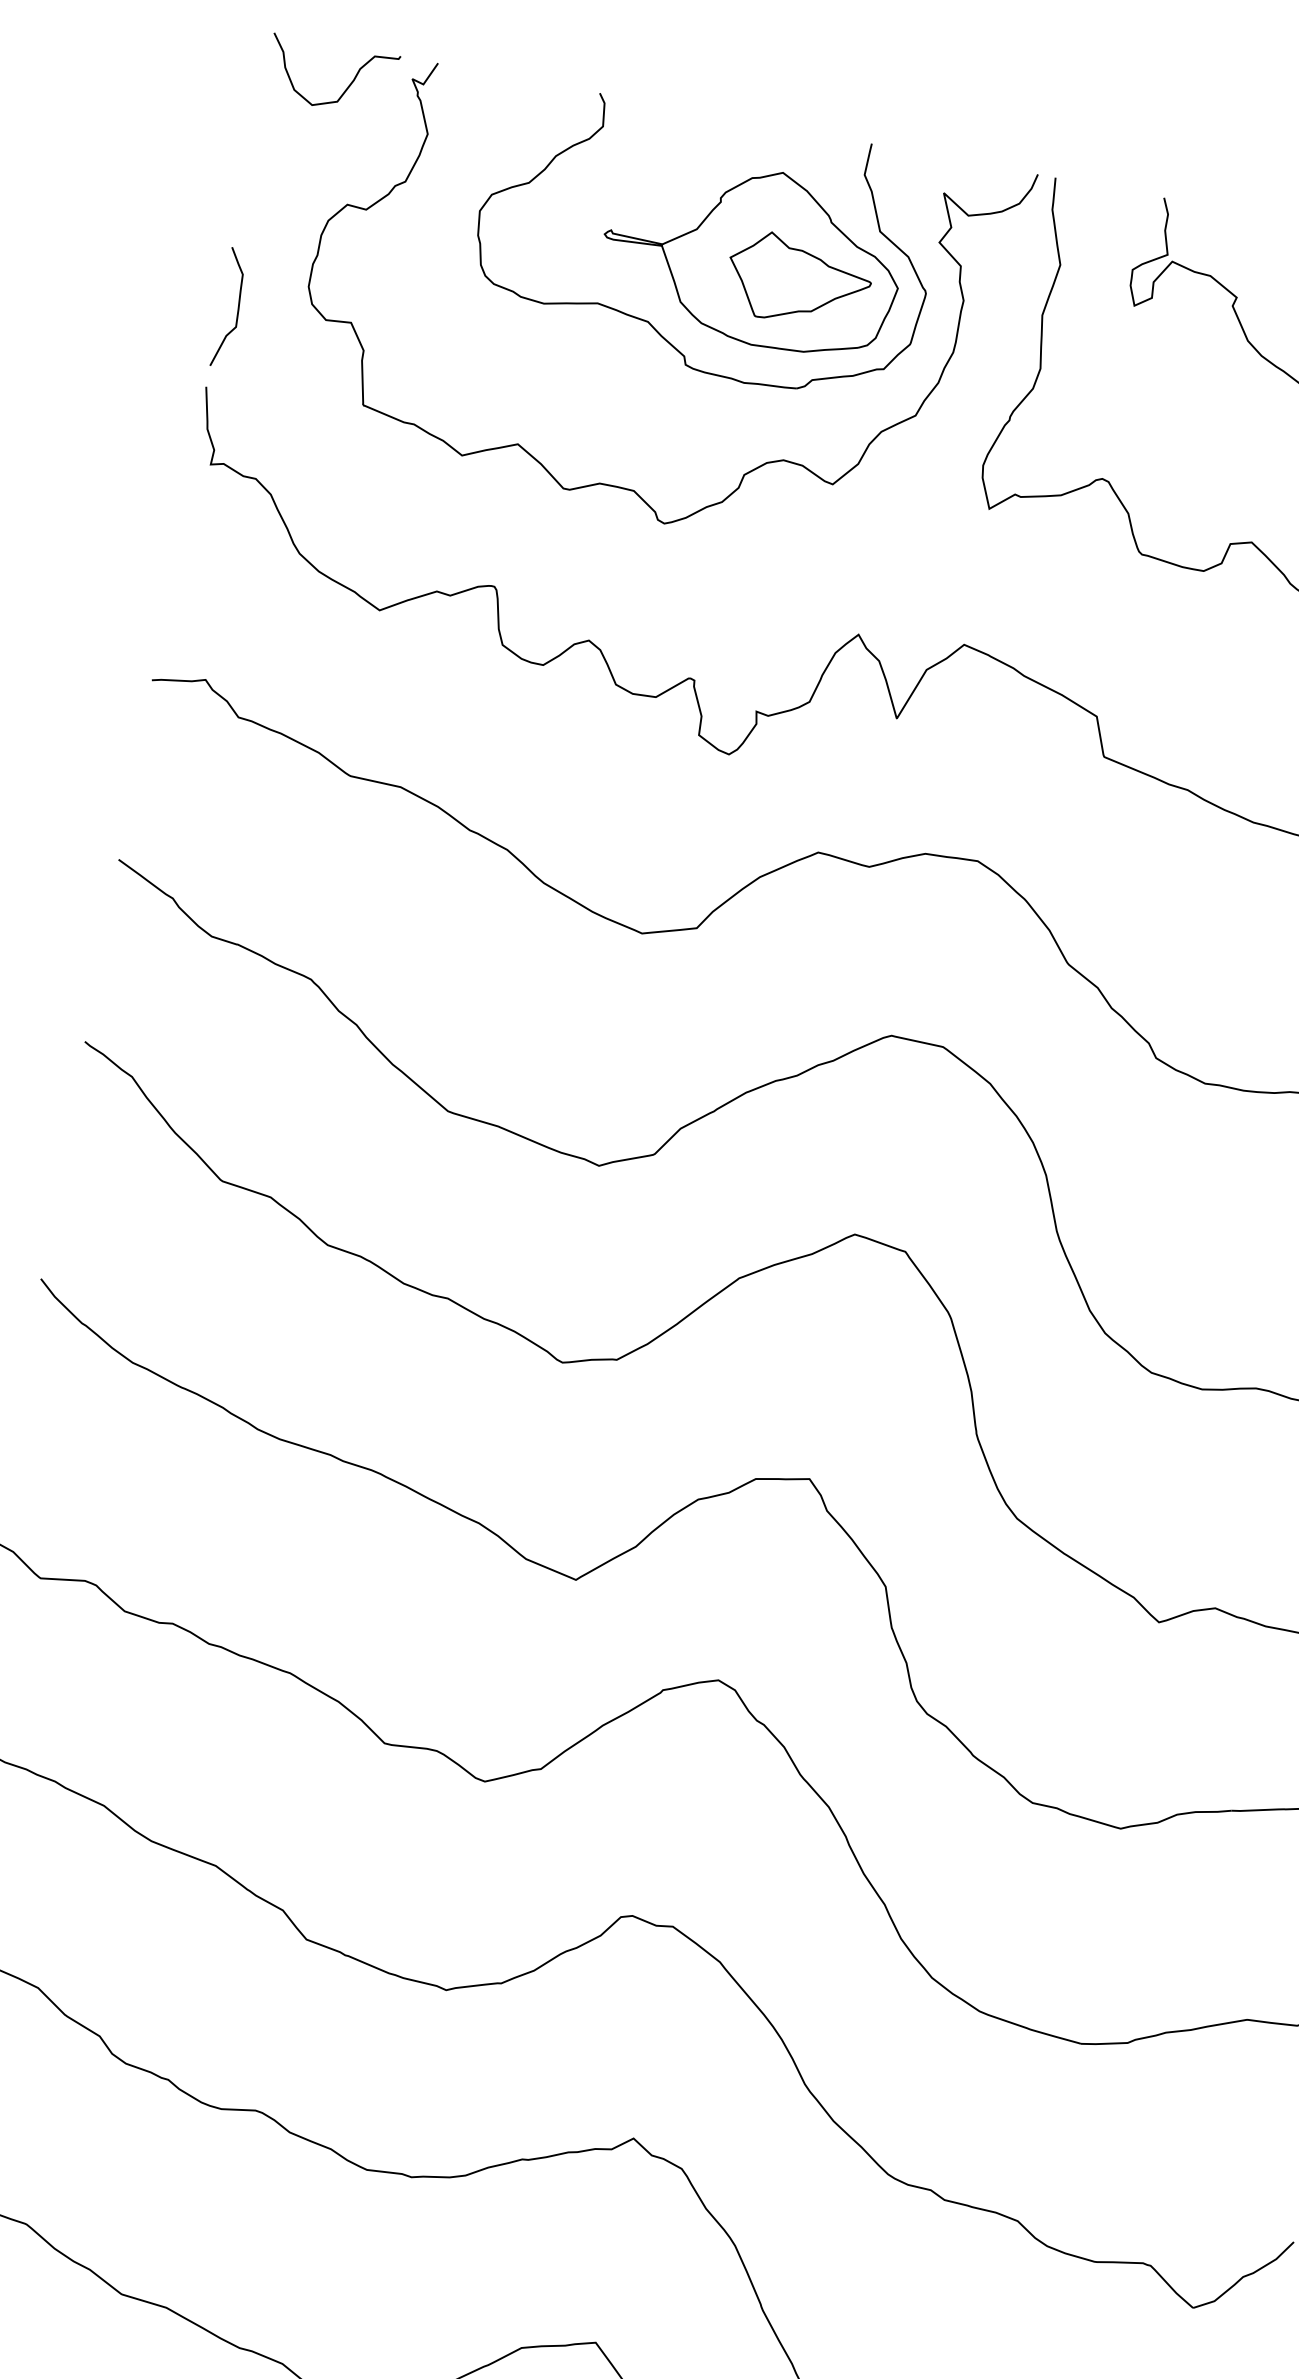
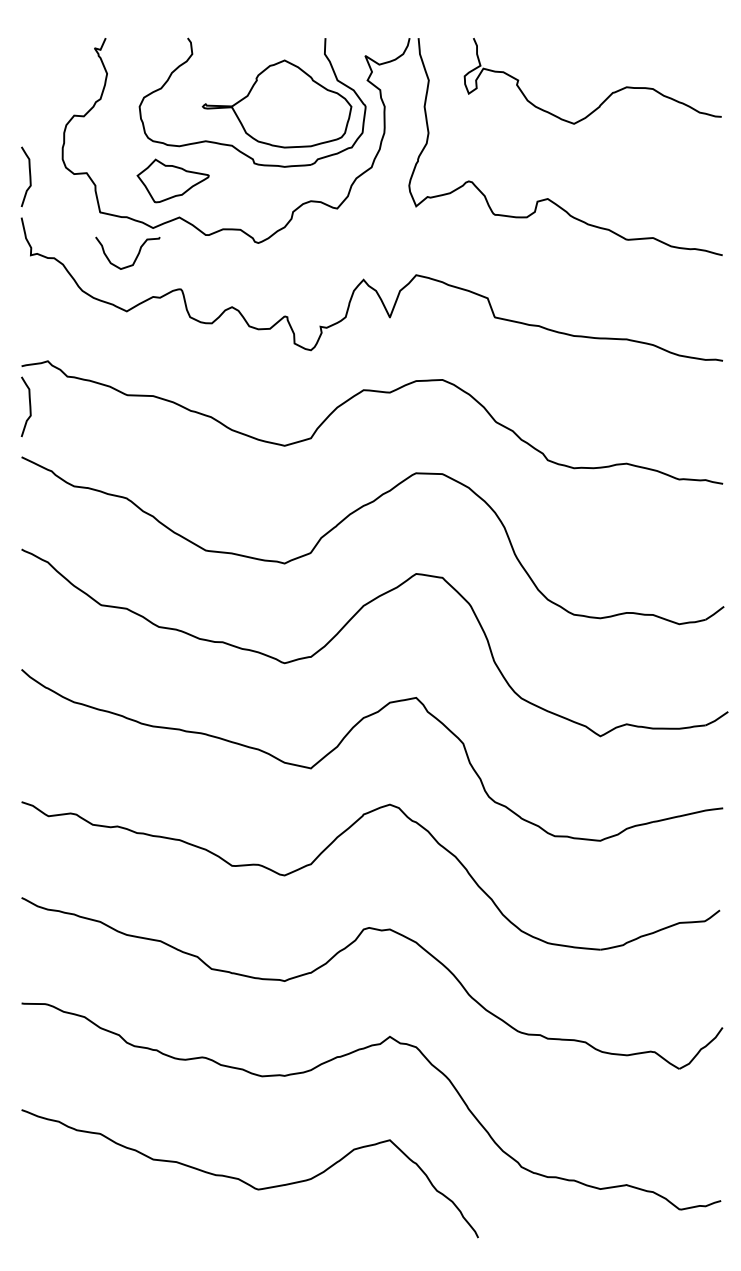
curve: (345, 87) -> (135, 257), moved
part: (797, 279) -> (172, 180), moved
curve: (152, 762) -> (29, 406), added

